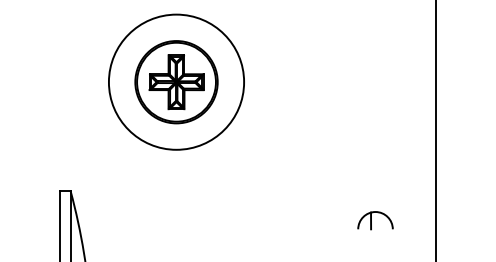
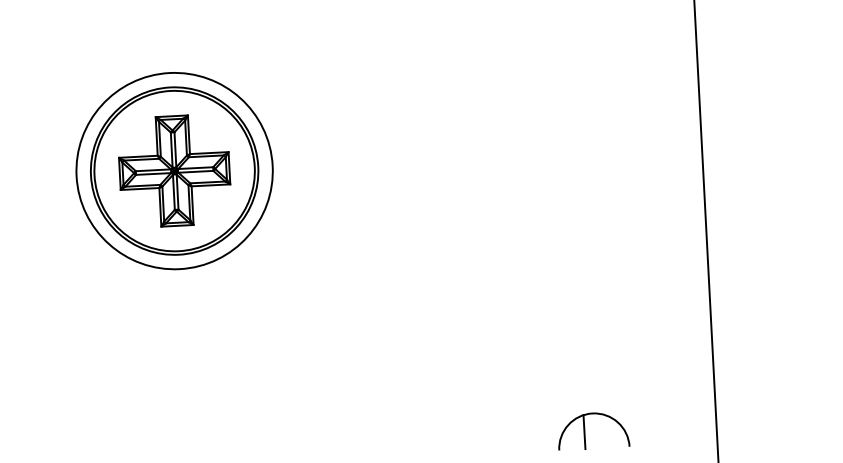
circle: (176, 81) -> (174, 169), size x0.71

